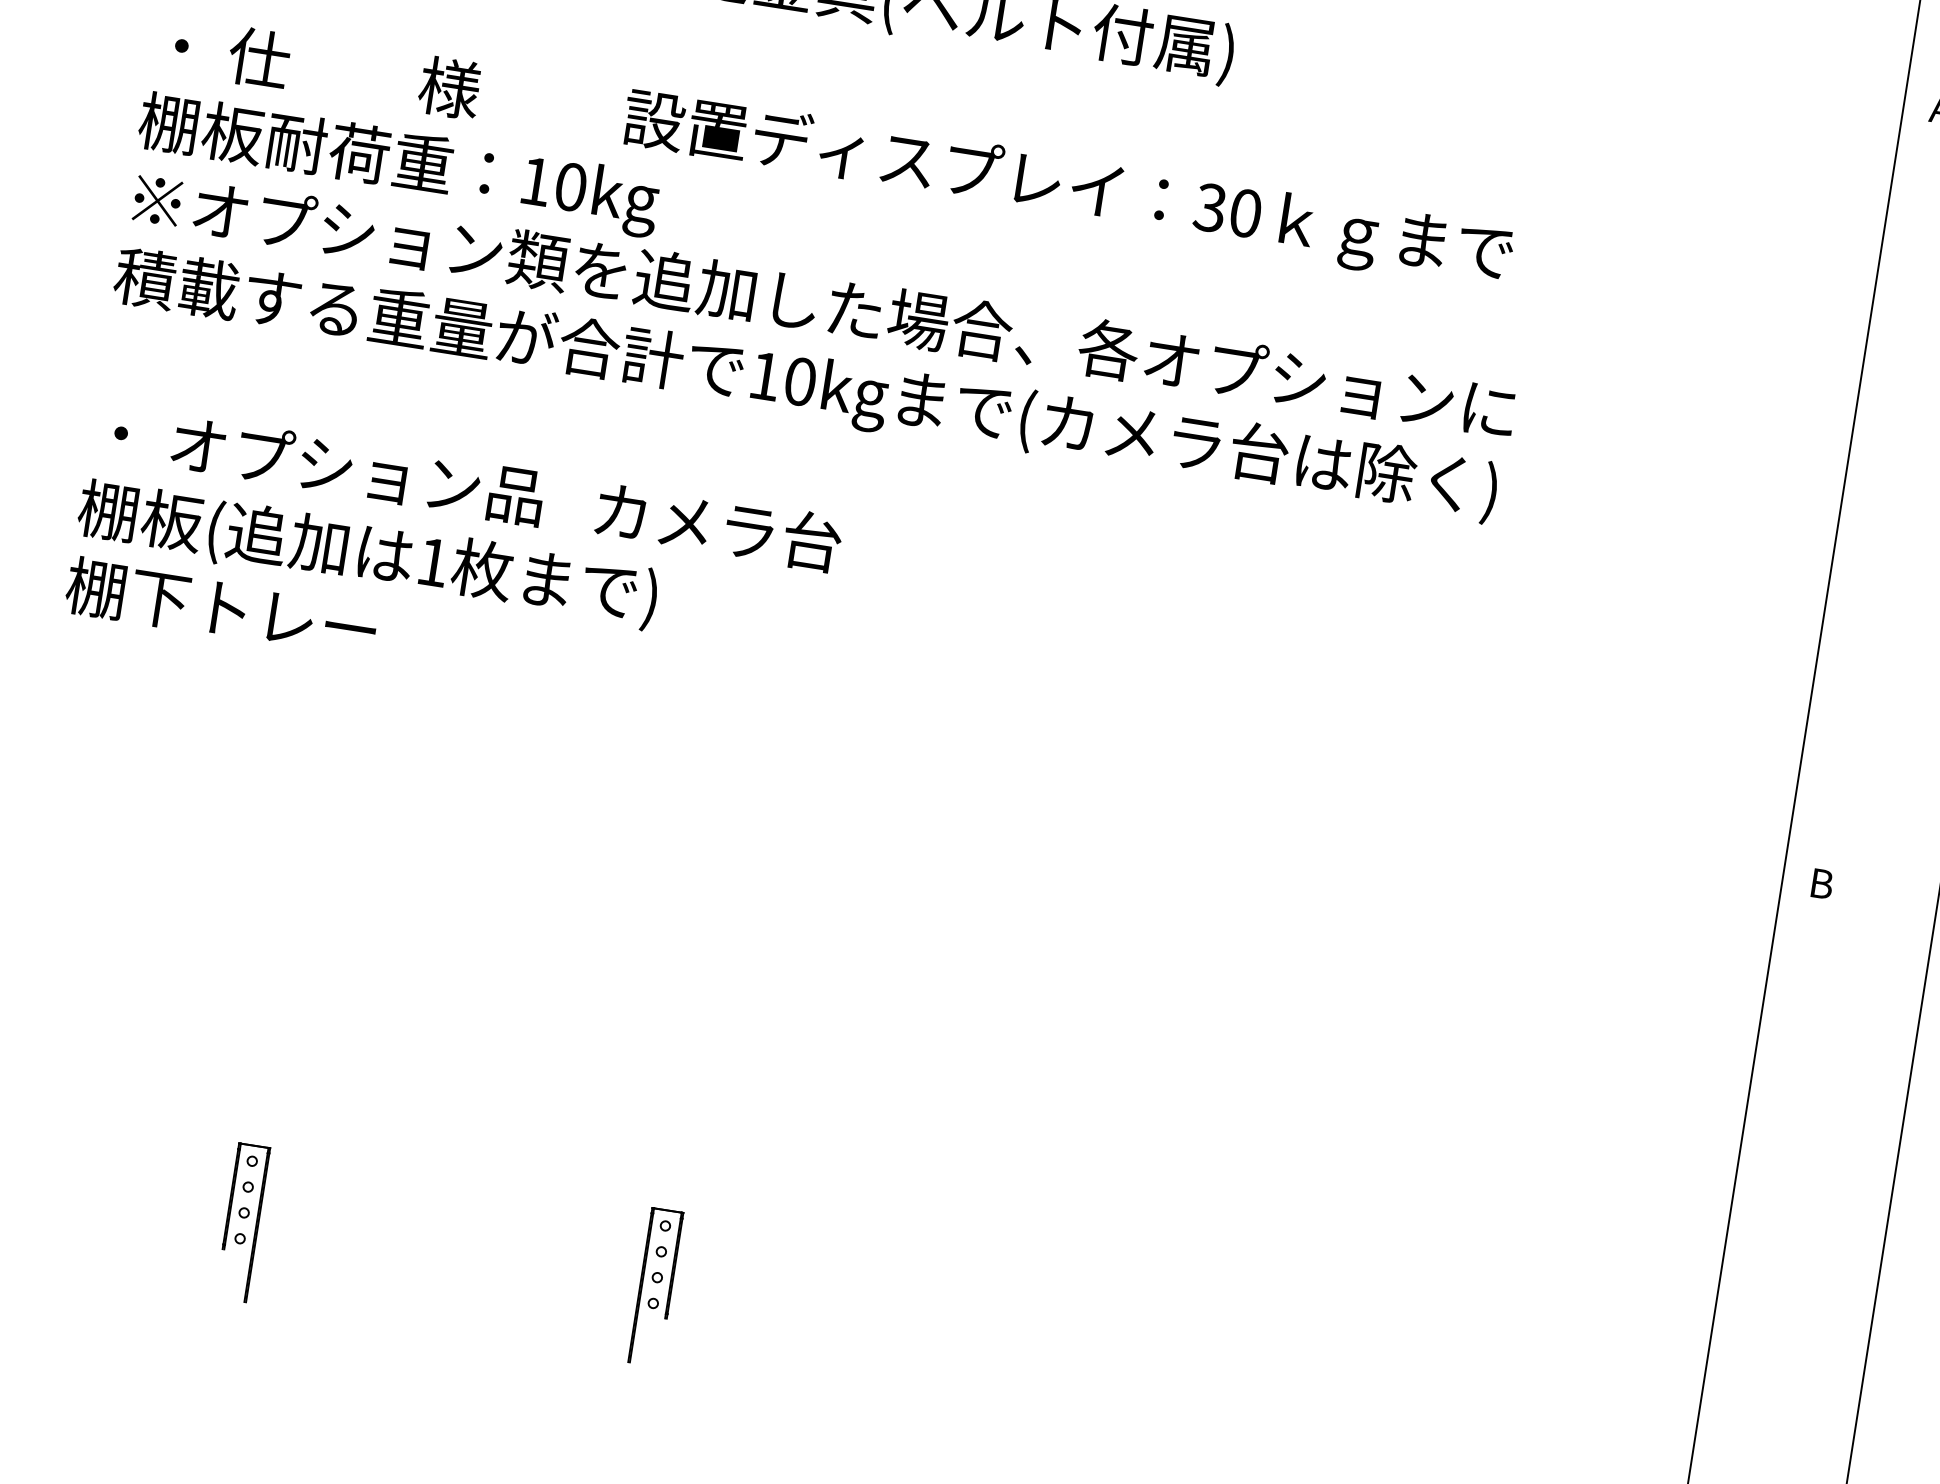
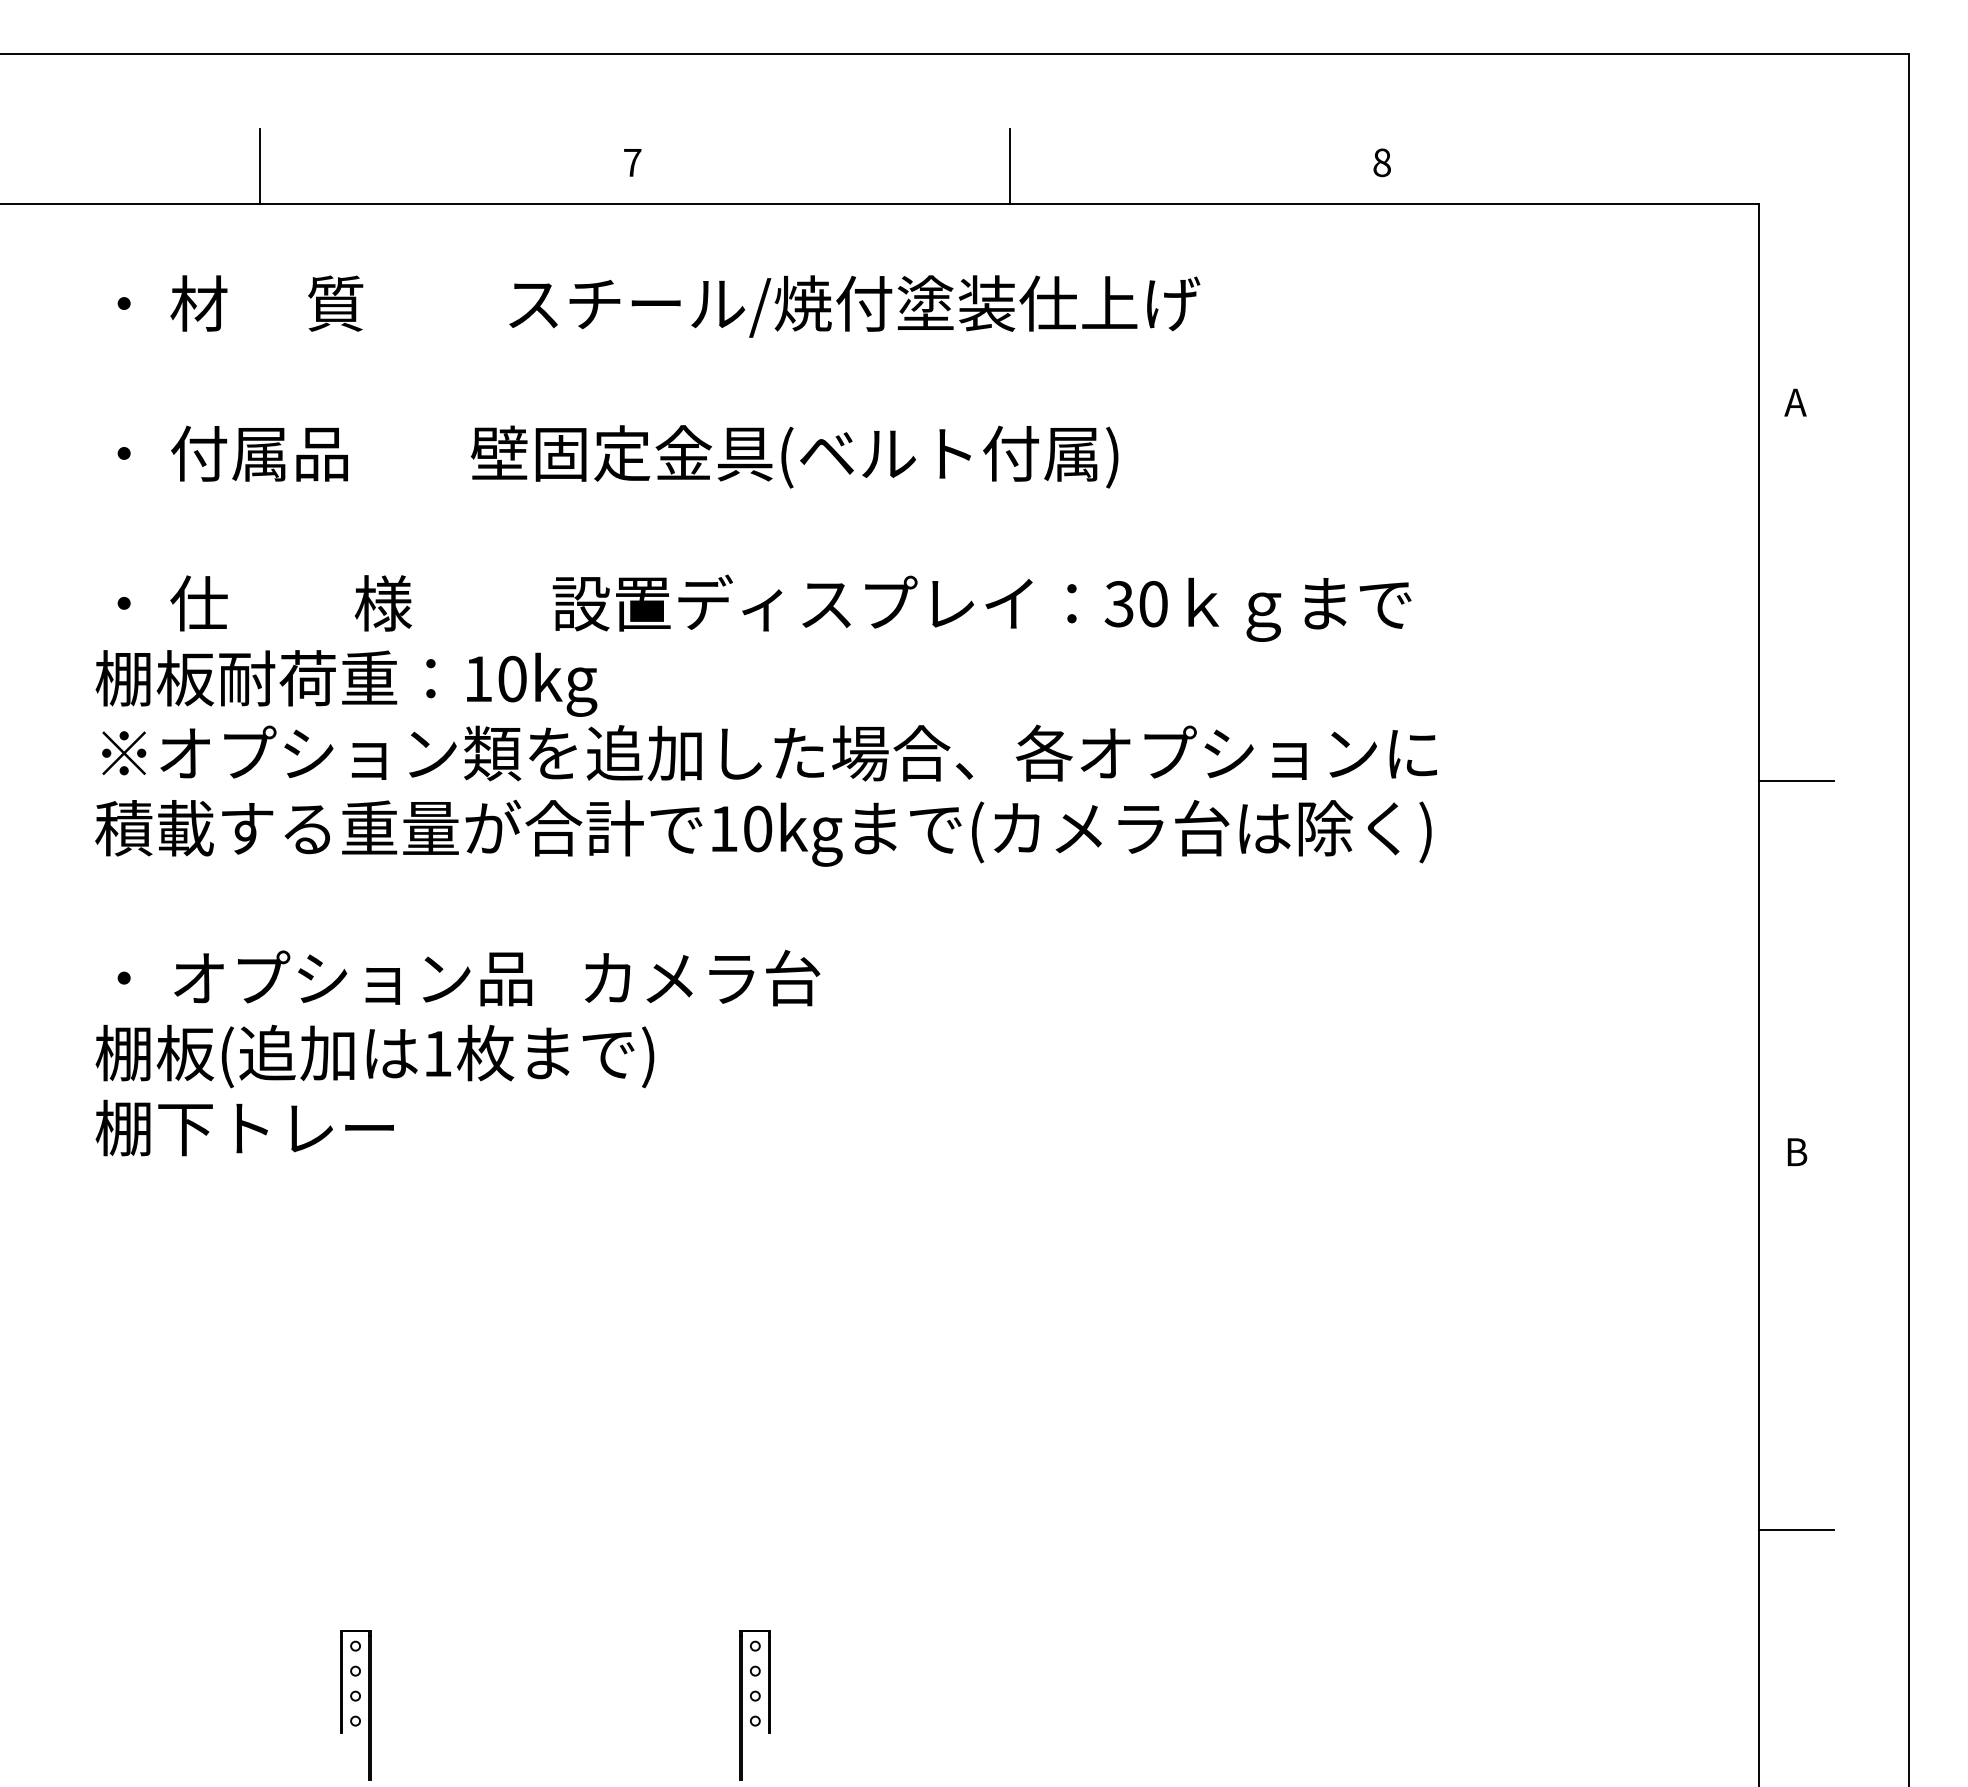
line: (1881, 499) -> (1796, 780), added
line: (1760, 1274) -> (1796, 1530), added

